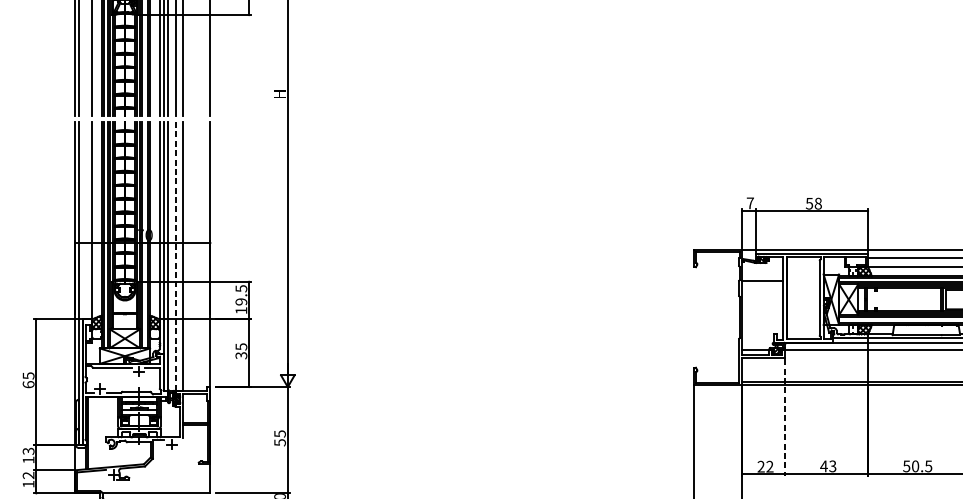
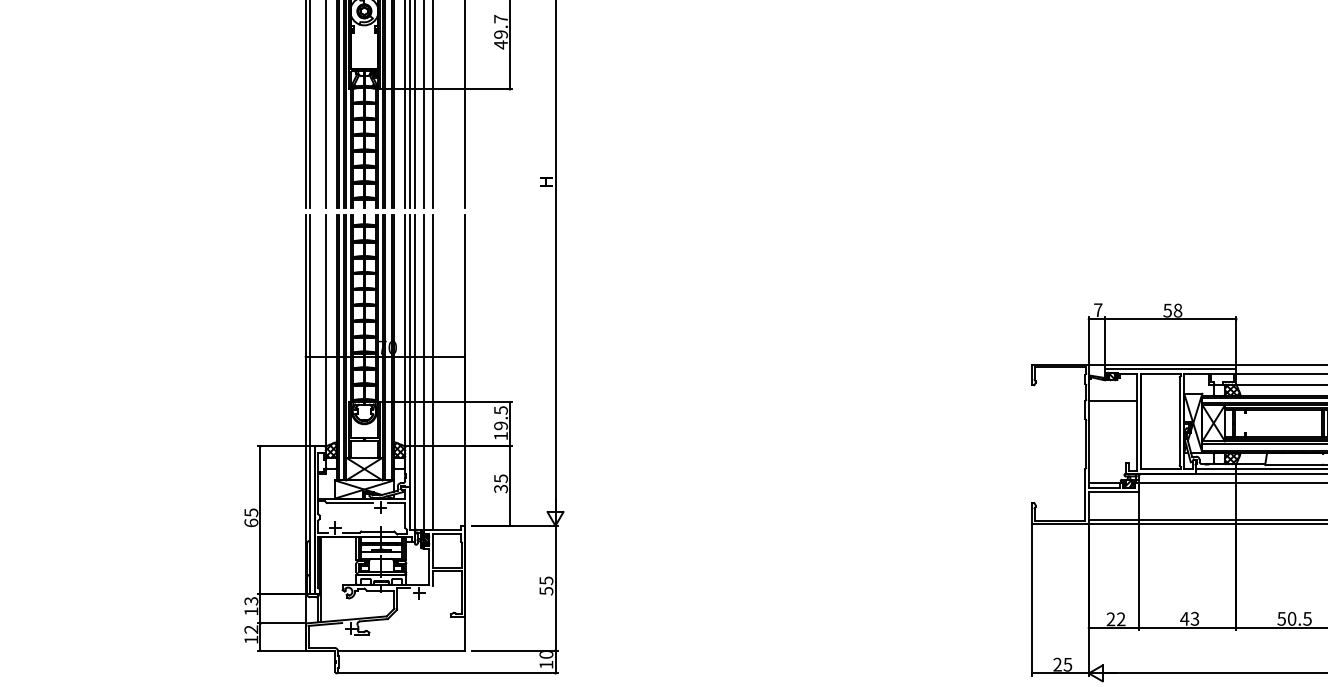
line: (175, 256) -> (423, 372), dashed -> solid
line: (784, 417) -> (1138, 561), dashed -> solid

